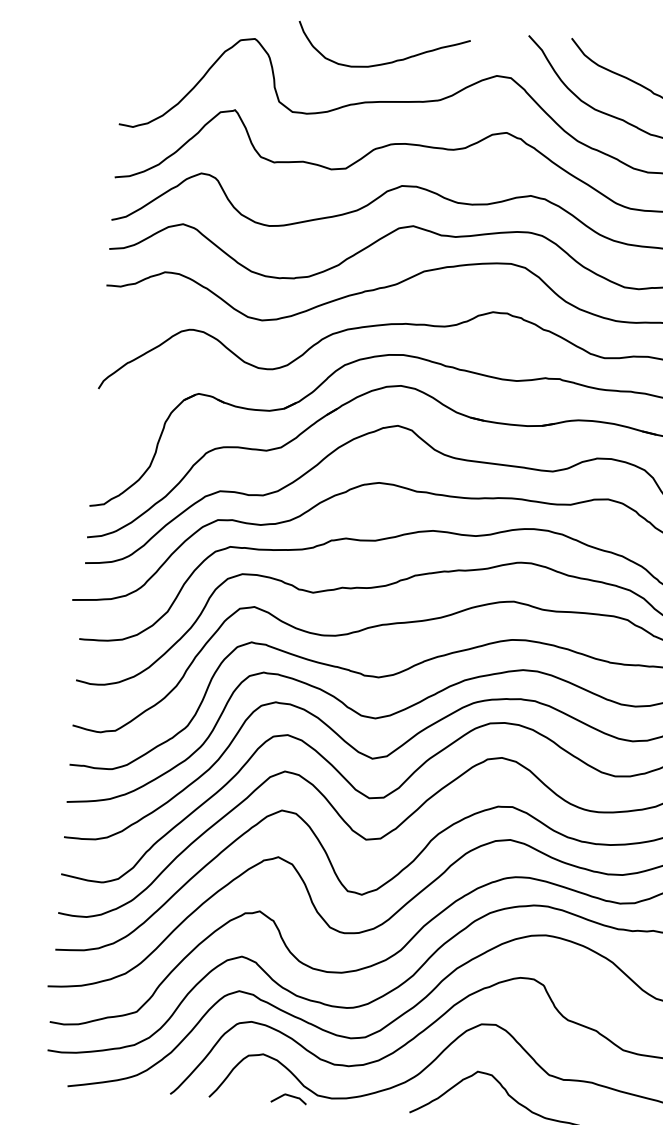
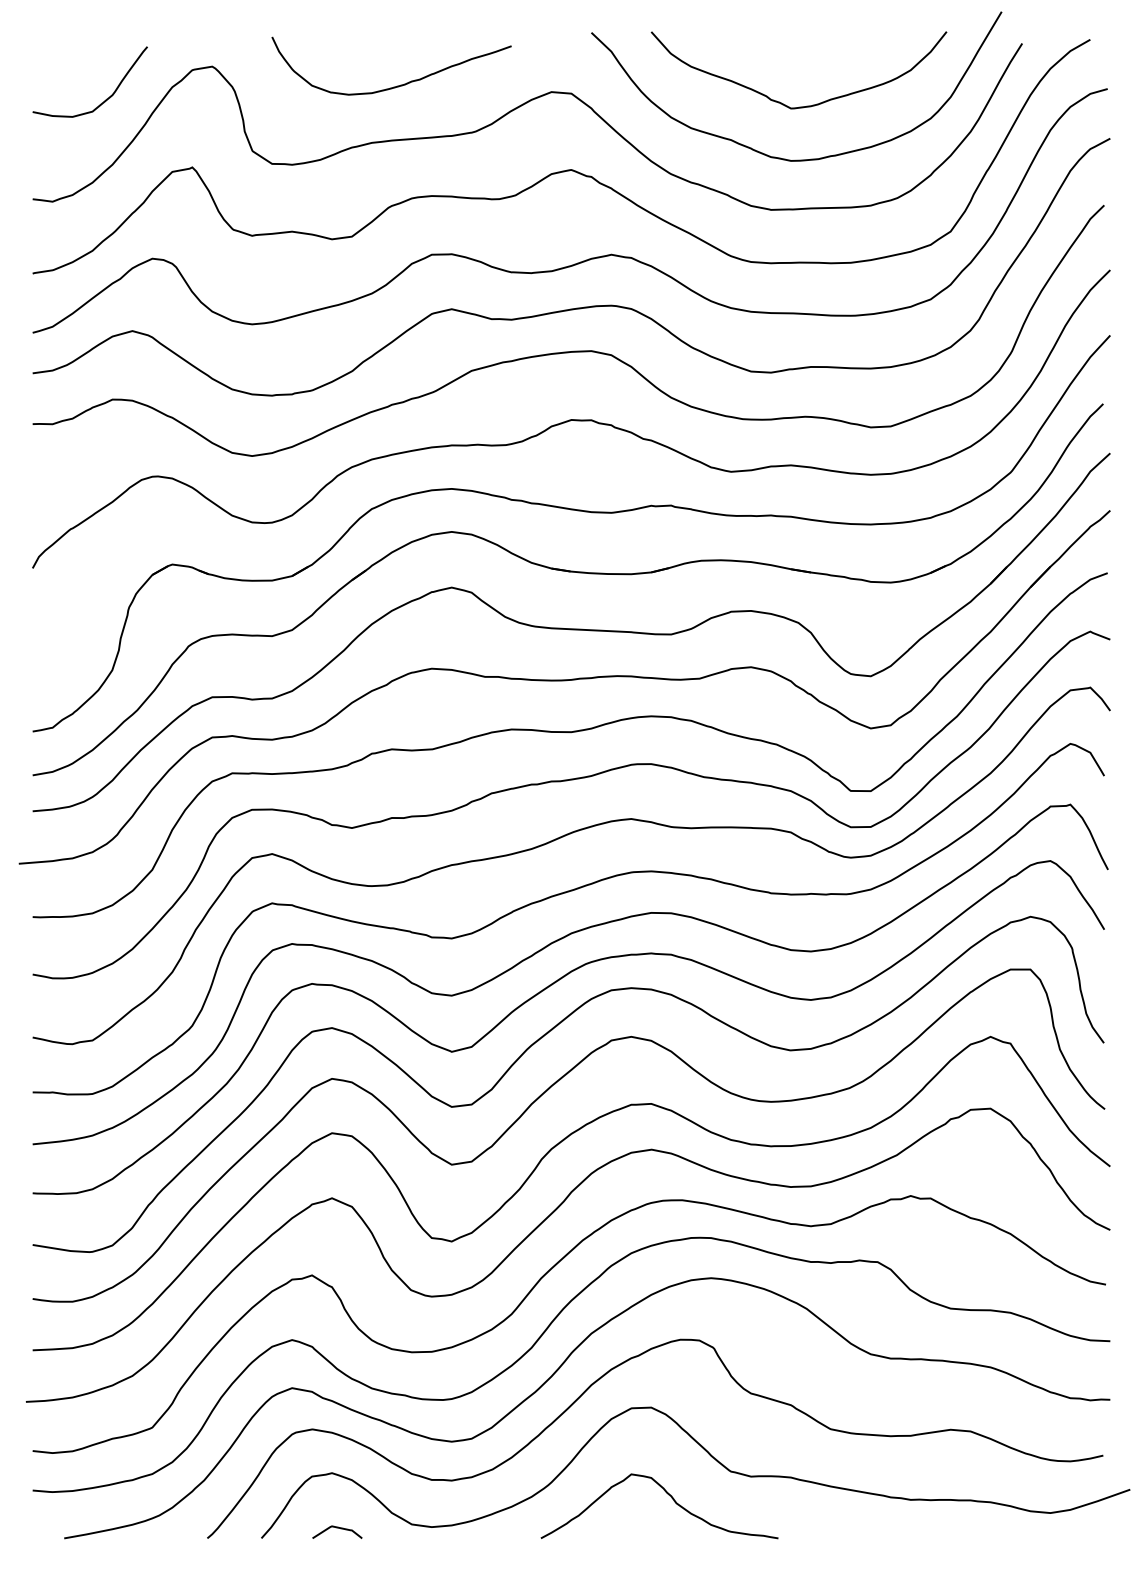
curve: (177, 55) -> (106, 98), added
curve: (289, 1096) -> (337, 1528), moved

